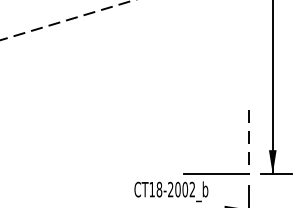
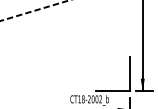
line: (249, 142) -> (130, 74), dashed -> solid

